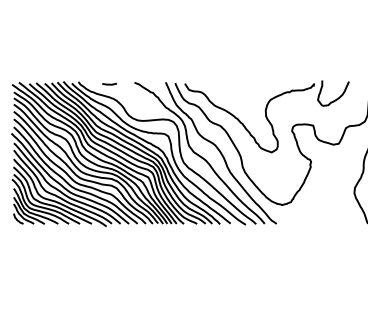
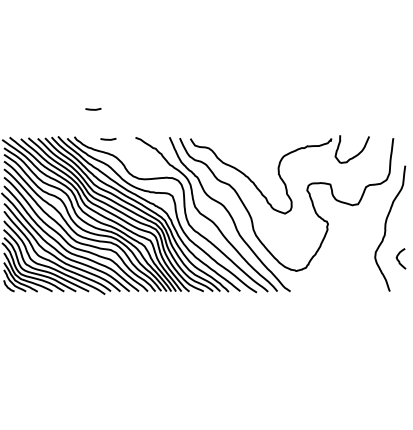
line: (95, 56) -> (93, 109), added

